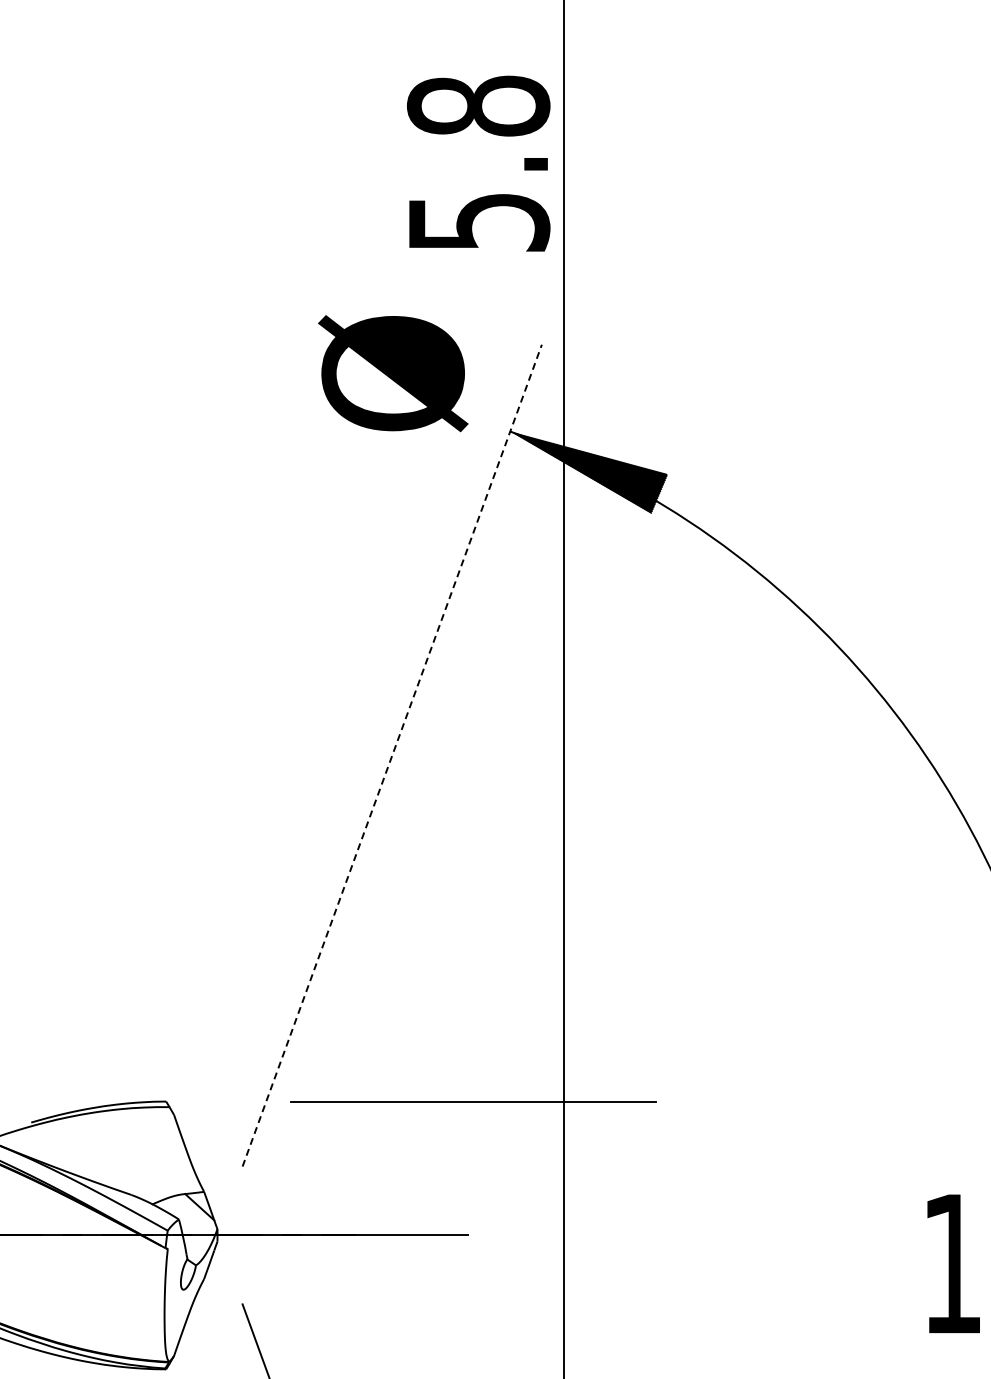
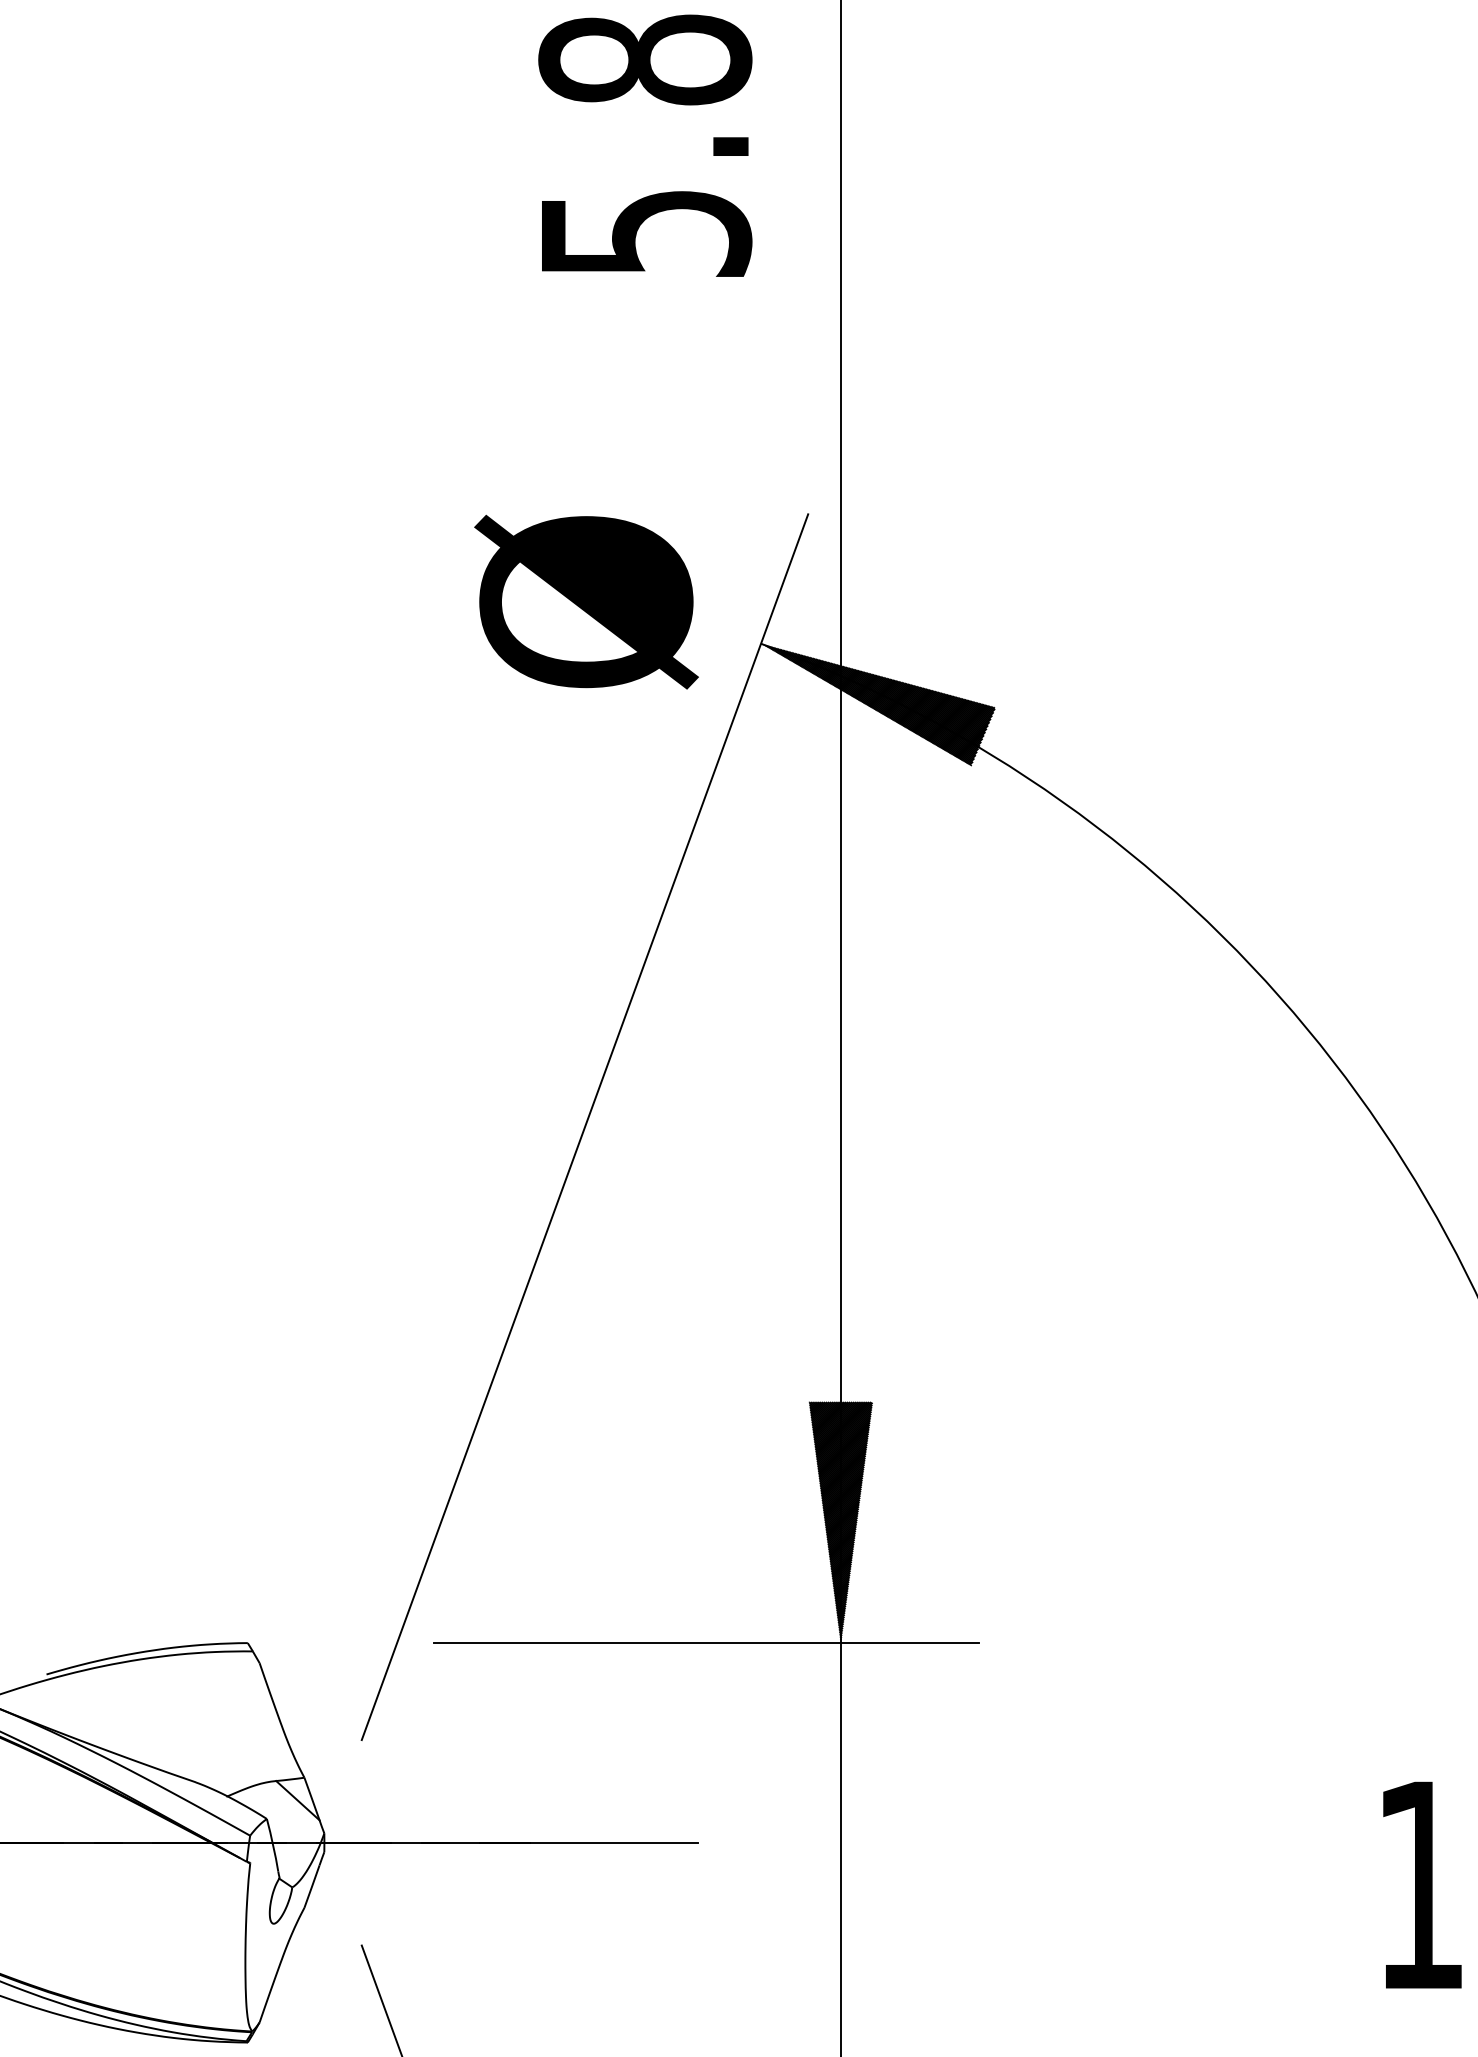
text: (478, 163) -> (645, 145), moved
text: (393, 373) -> (586, 601), moved
line: (392, 755) -> (585, 1126), dashed -> solid
hatch: (563, 1019) -> (840, 1520), added

